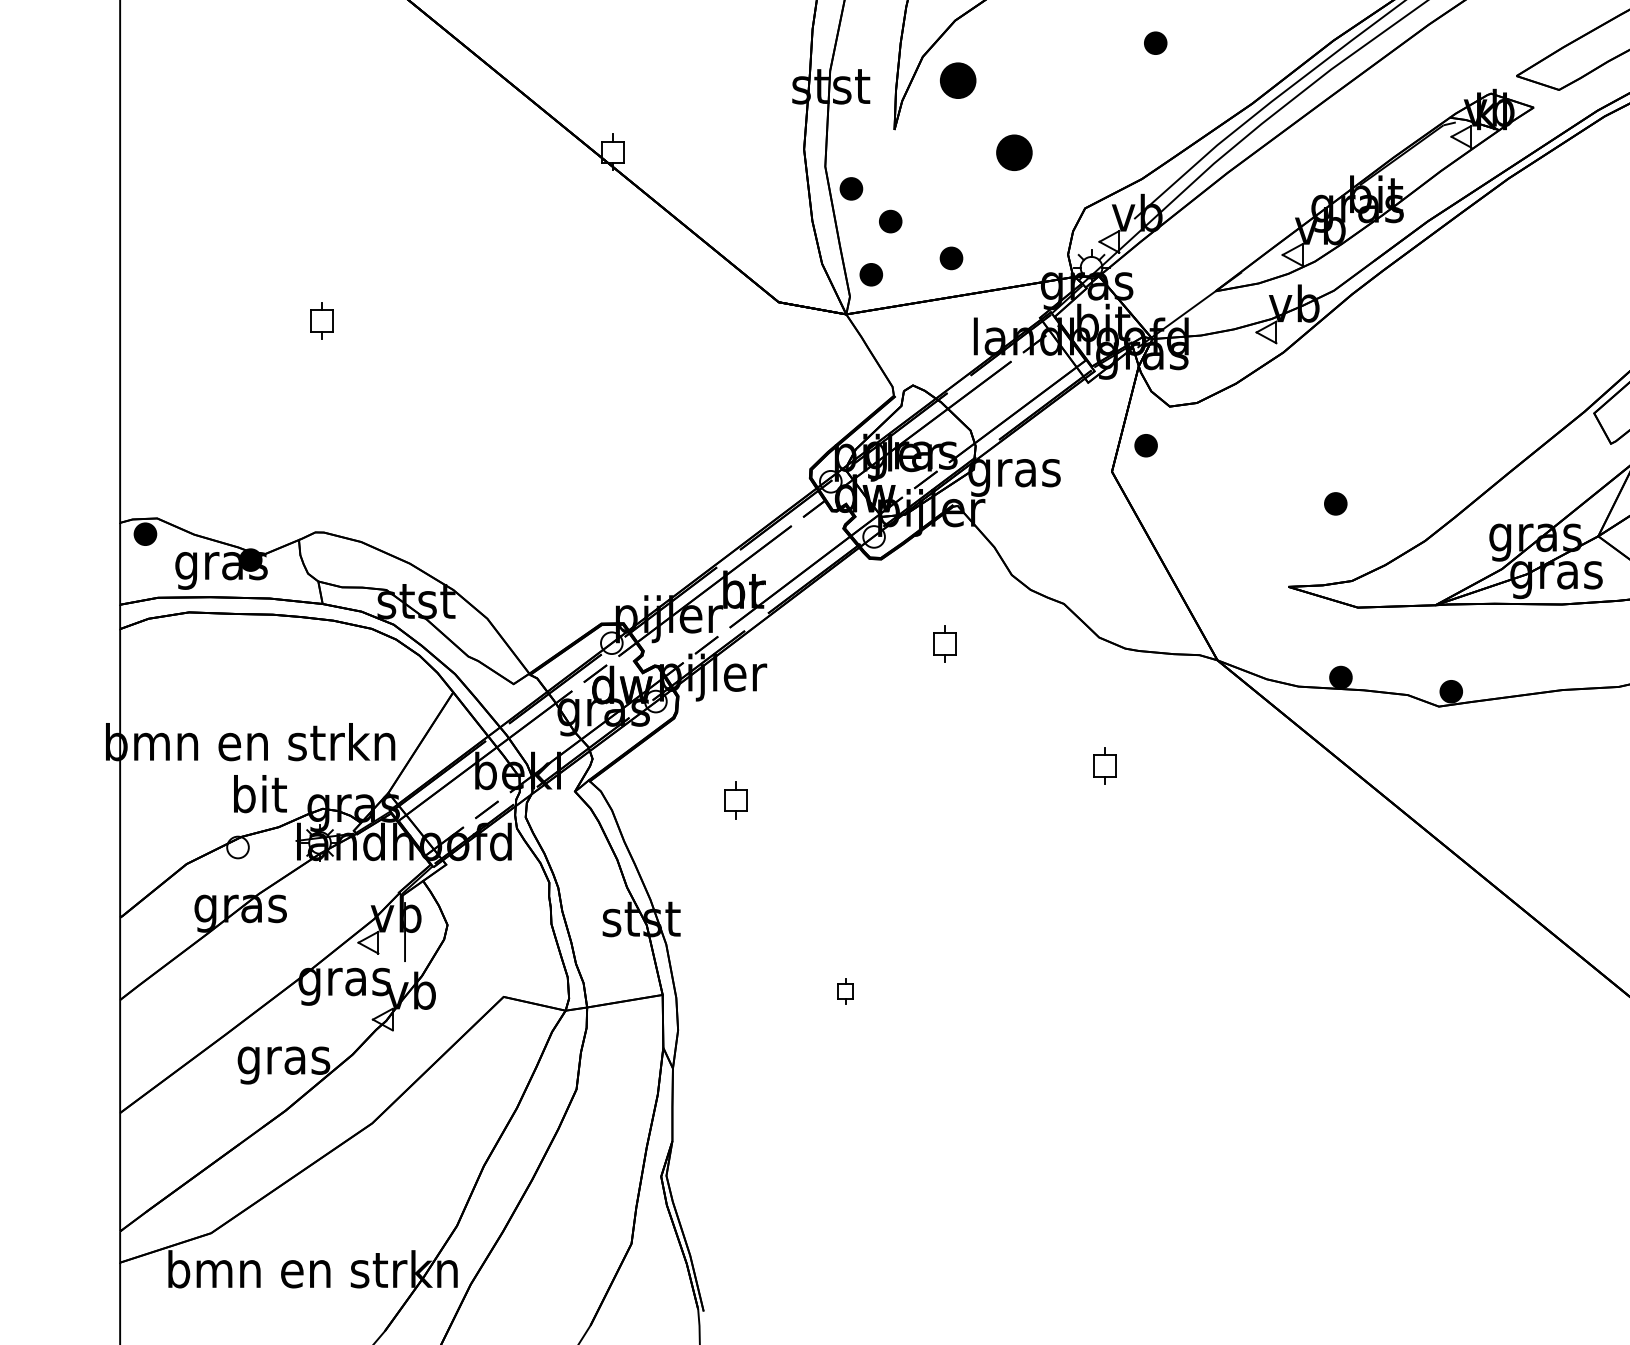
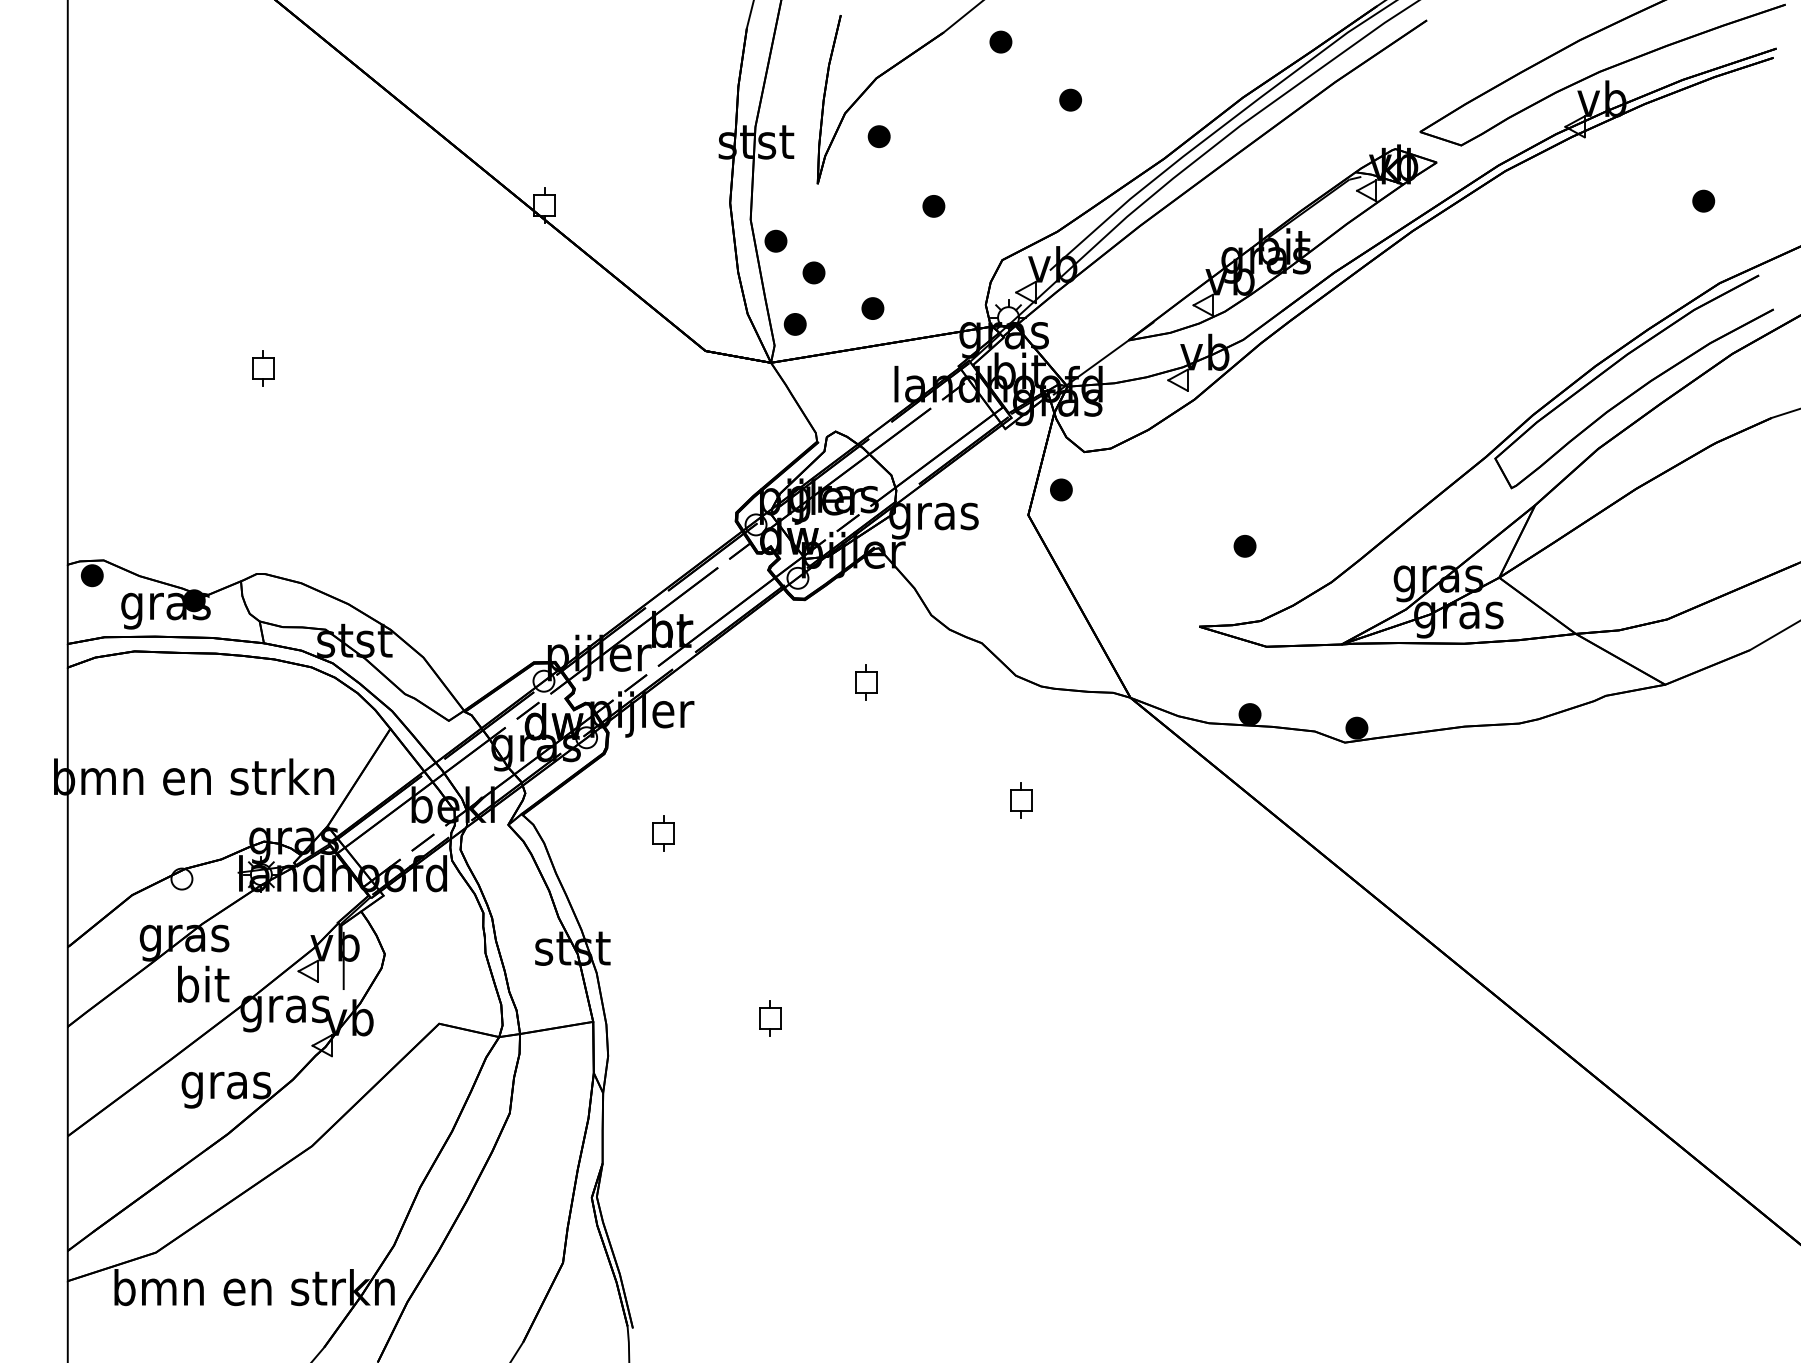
part: (957, 80) -> (878, 136), size x0.62
part: (1014, 152) -> (933, 206), size x0.62
text: (260, 793) -> (203, 983), moved
part: (845, 991) -> (770, 1018), size x1.43

